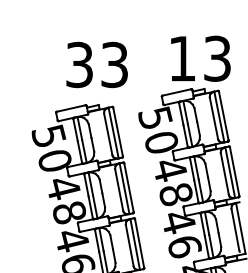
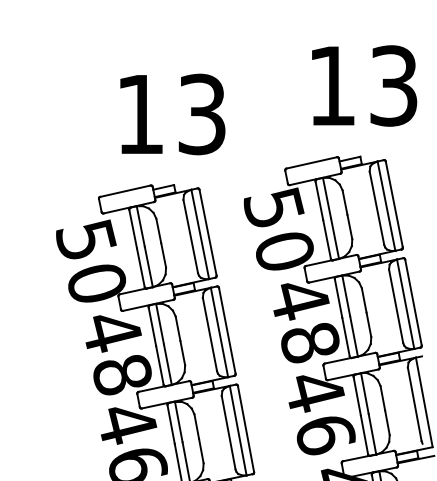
text: (200, 58) -> (363, 85), moved
text: (79, 64) -> (140, 113), 33 -> 13

